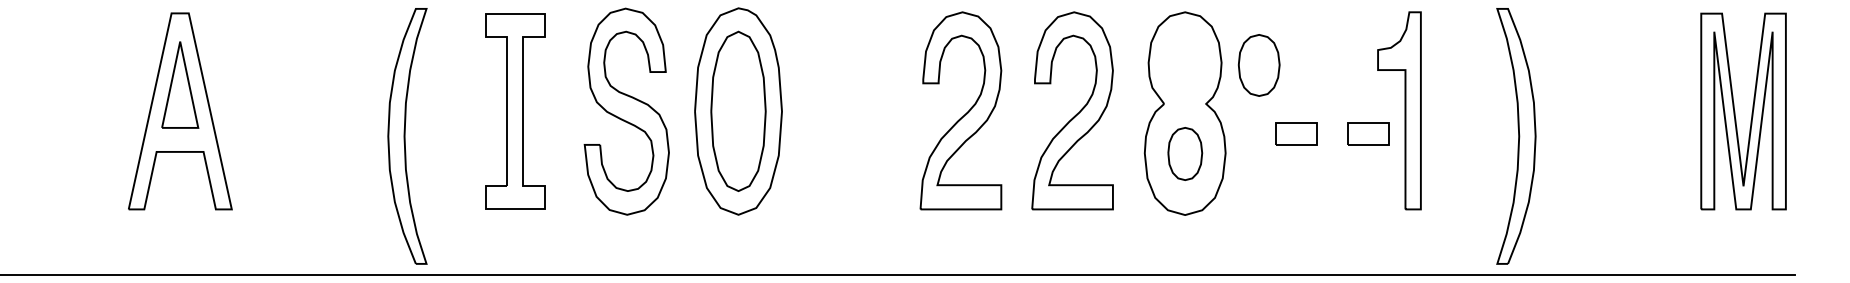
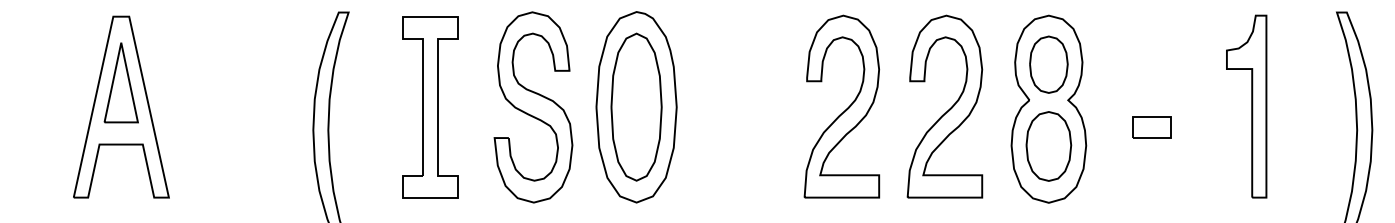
part: (1258, 65) -> (1048, 64), moved
part: (1368, 133) -> (1218, 127), removed
part: (1185, 153) -> (1049, 146), size x1.43

